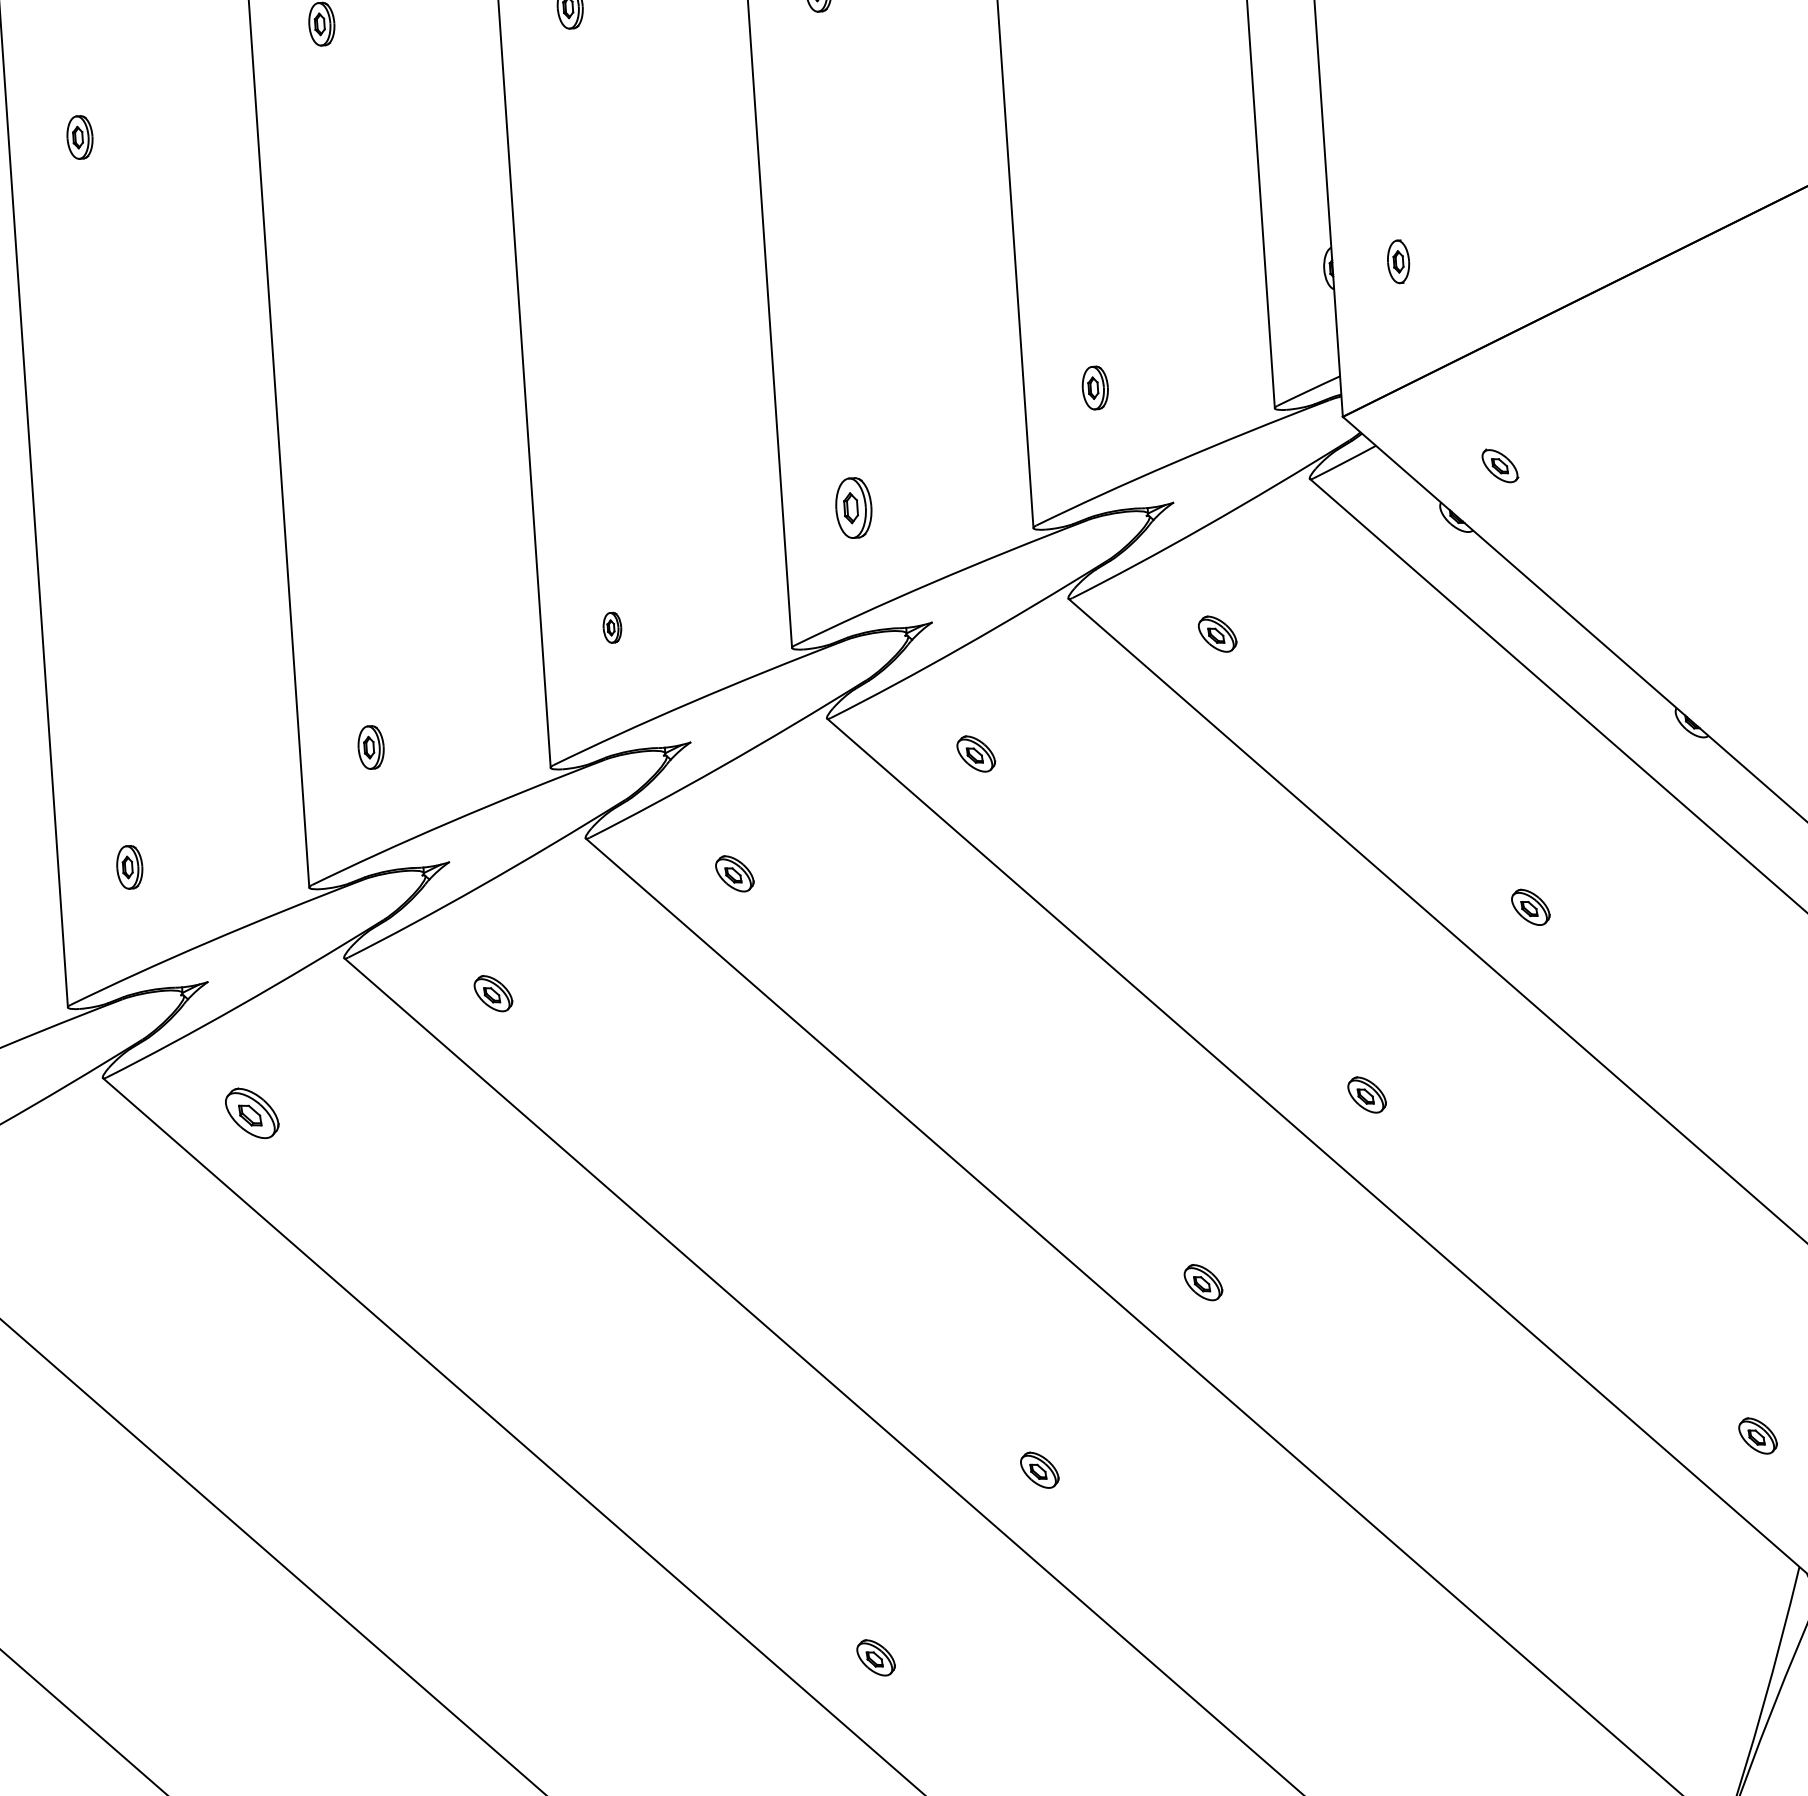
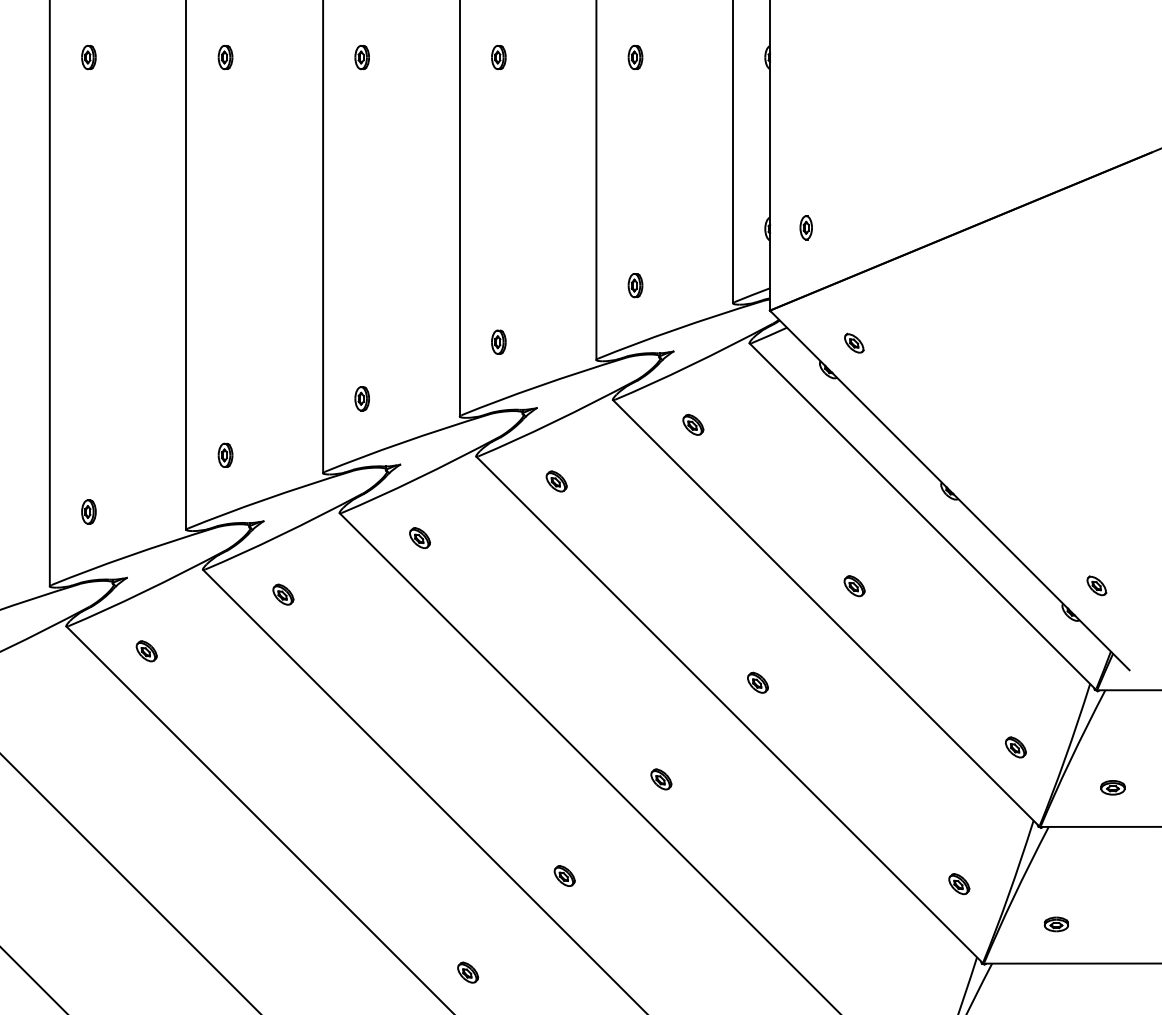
part: (79, 137) -> (88, 57), moved
part: (853, 506) -> (498, 341), size x0.71
part: (611, 627) -> (361, 398), size x1.43
part: (251, 1113) -> (146, 651), size x0.71

